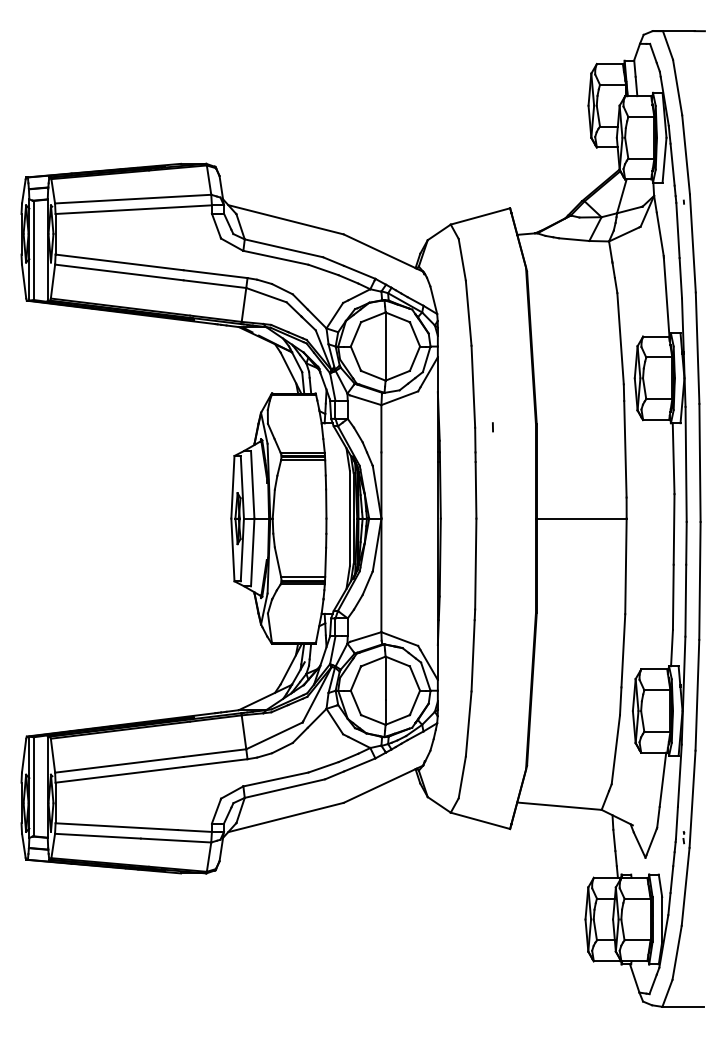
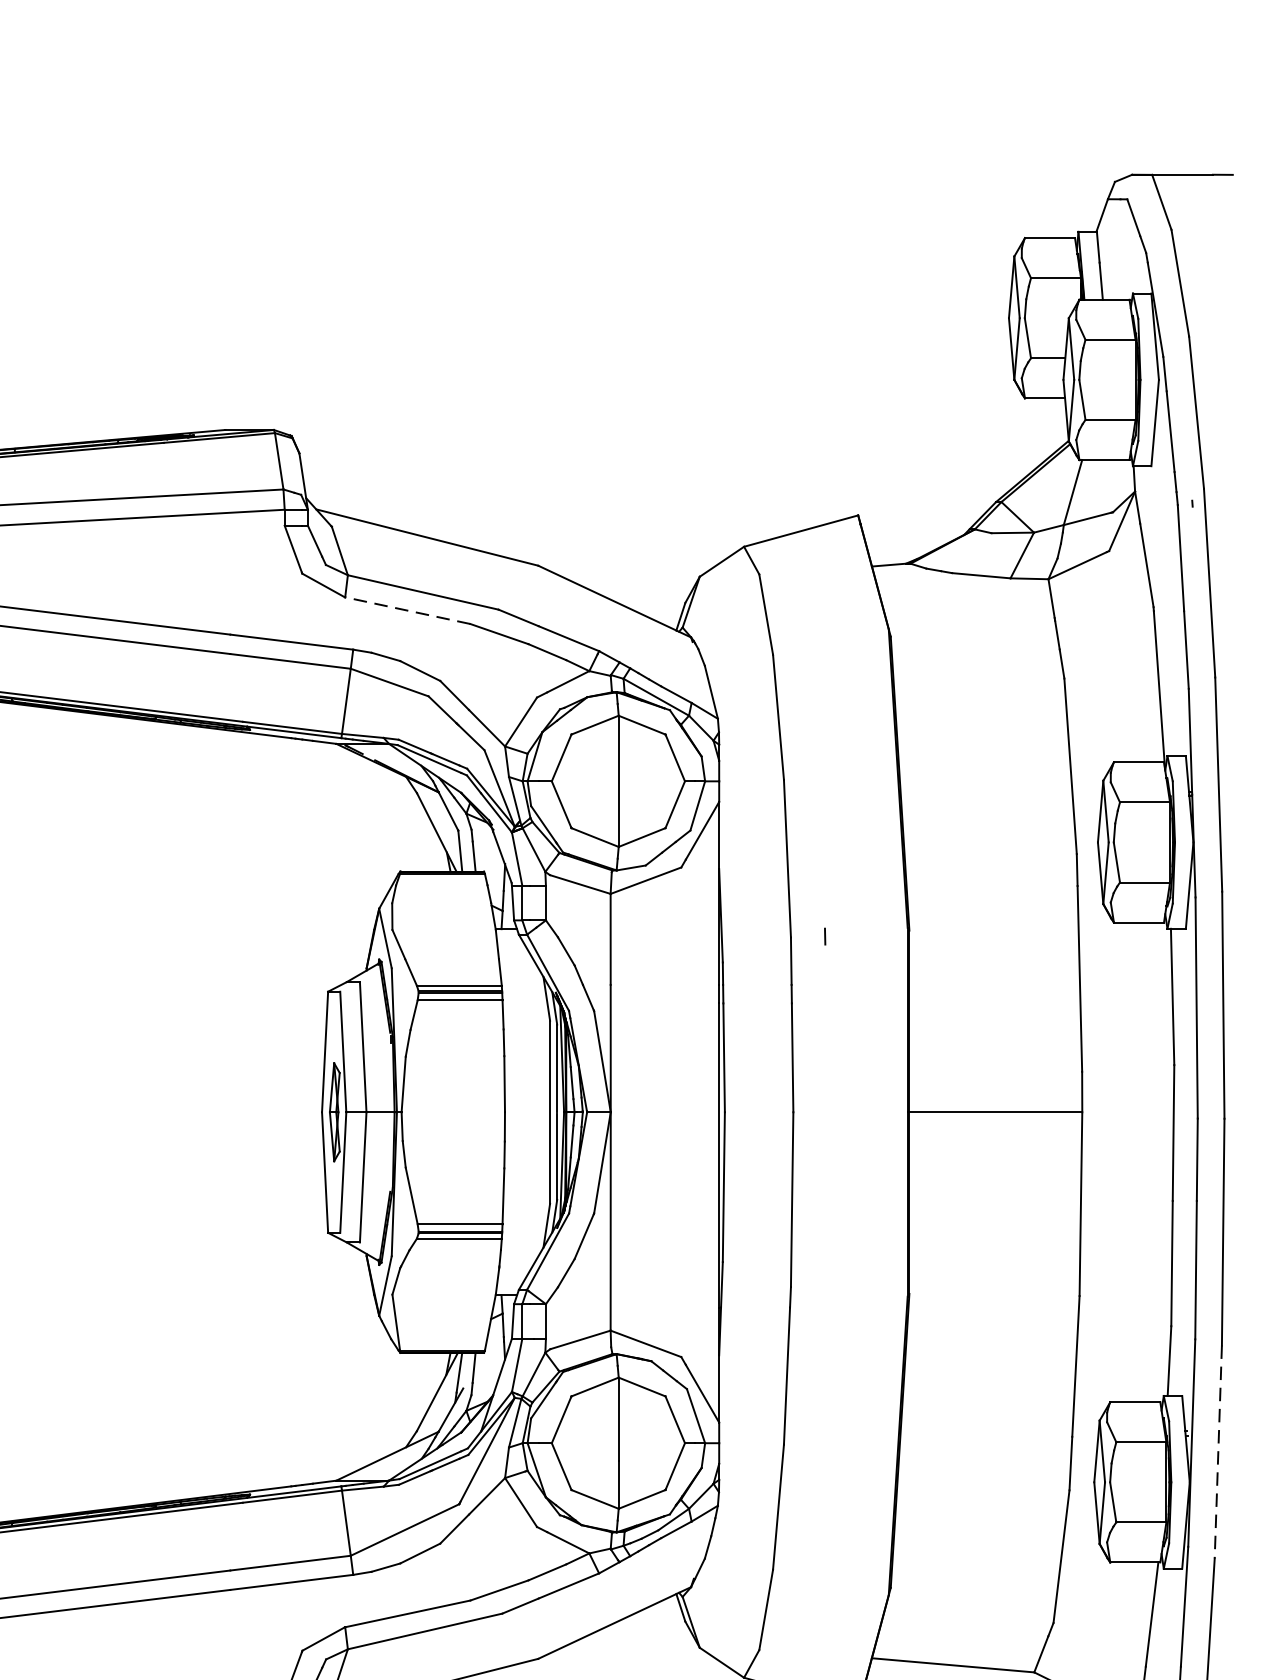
line: (275, 257) -> (406, 610), solid -> dashed
line: (697, 695) -> (1218, 1452), solid -> dashed

